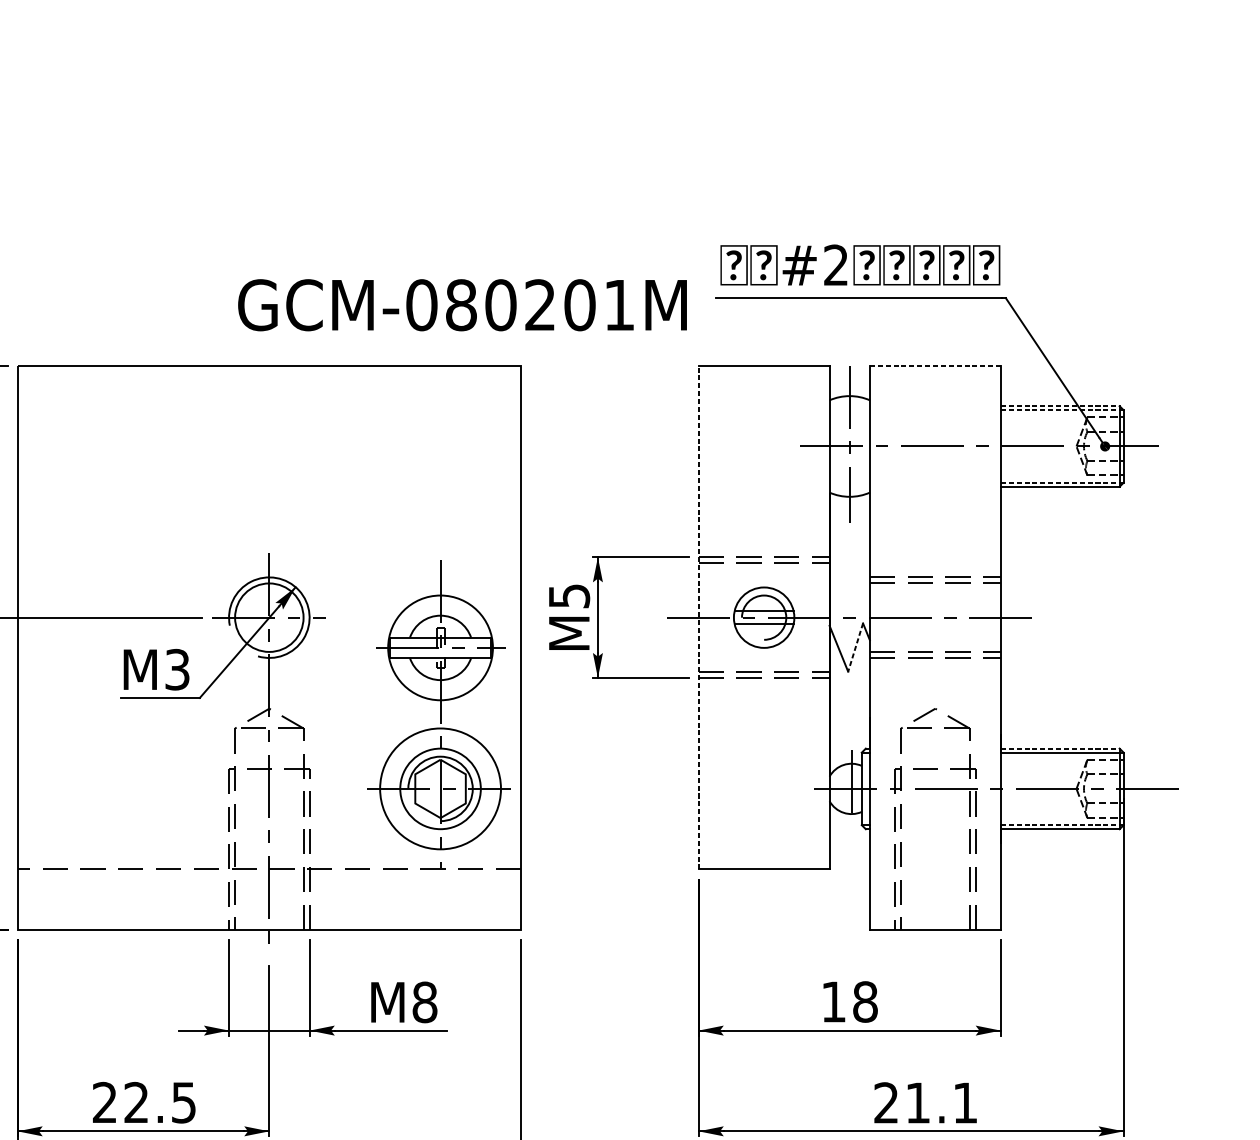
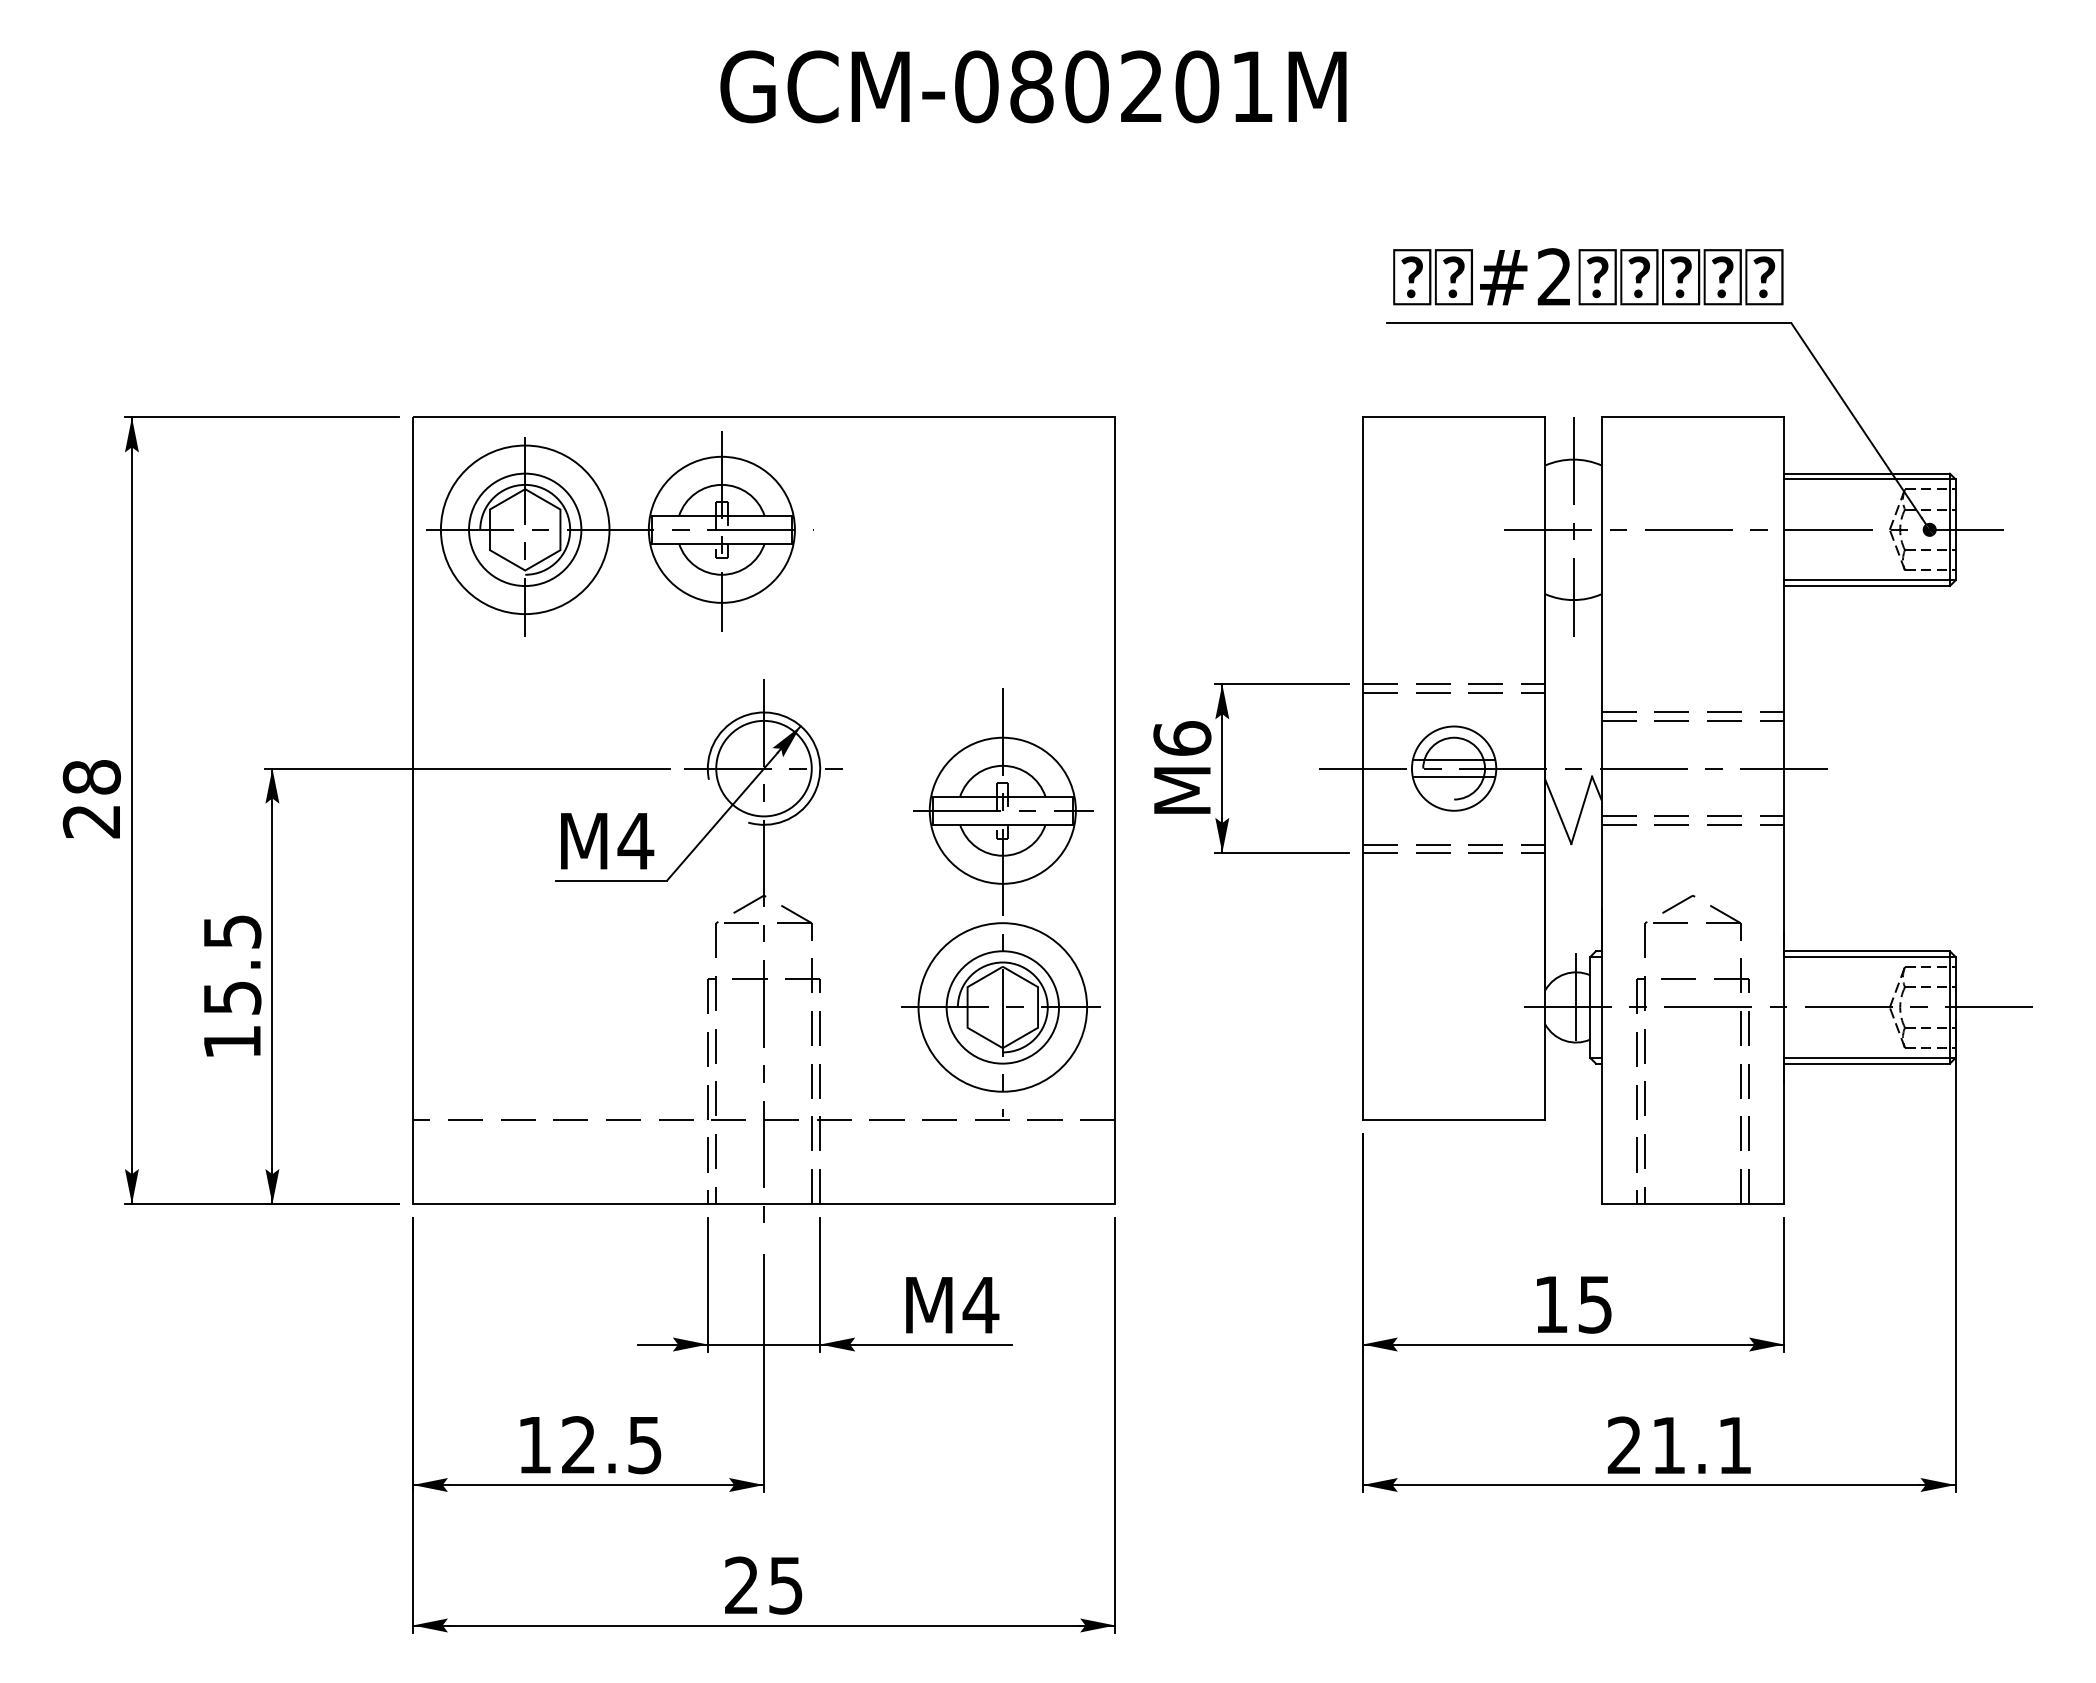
text: (462, 304) -> (1033, 86), moved
line: (935, 365) -> (1693, 417), dashed -> solid
line: (1060, 406) -> (1867, 473), dashed -> solid
line: (1061, 410) -> (1869, 479), dashed -> solid
part: (165, 449) -> (619, 533), added
line: (1061, 482) -> (1869, 580), dashed -> solid
text: (569, 596) -> (1182, 738), M5 -> M6
line: (698, 617) -> (1362, 768), dashed -> solid
line: (855, 647) -> (1581, 810), dashed -> solid
text: (177, 669) -> (635, 841), M3 -> M4
line: (1060, 748) -> (1867, 951), dashed -> solid
line: (1061, 825) -> (1869, 1058), dashed -> solid
text: (865, 1001) -> (1595, 1304), 18 -> 15
text: (424, 1002) -> (980, 1305), M8 -> M4
text: (104, 1102) -> (534, 1444), 22.5 -> 12.5

